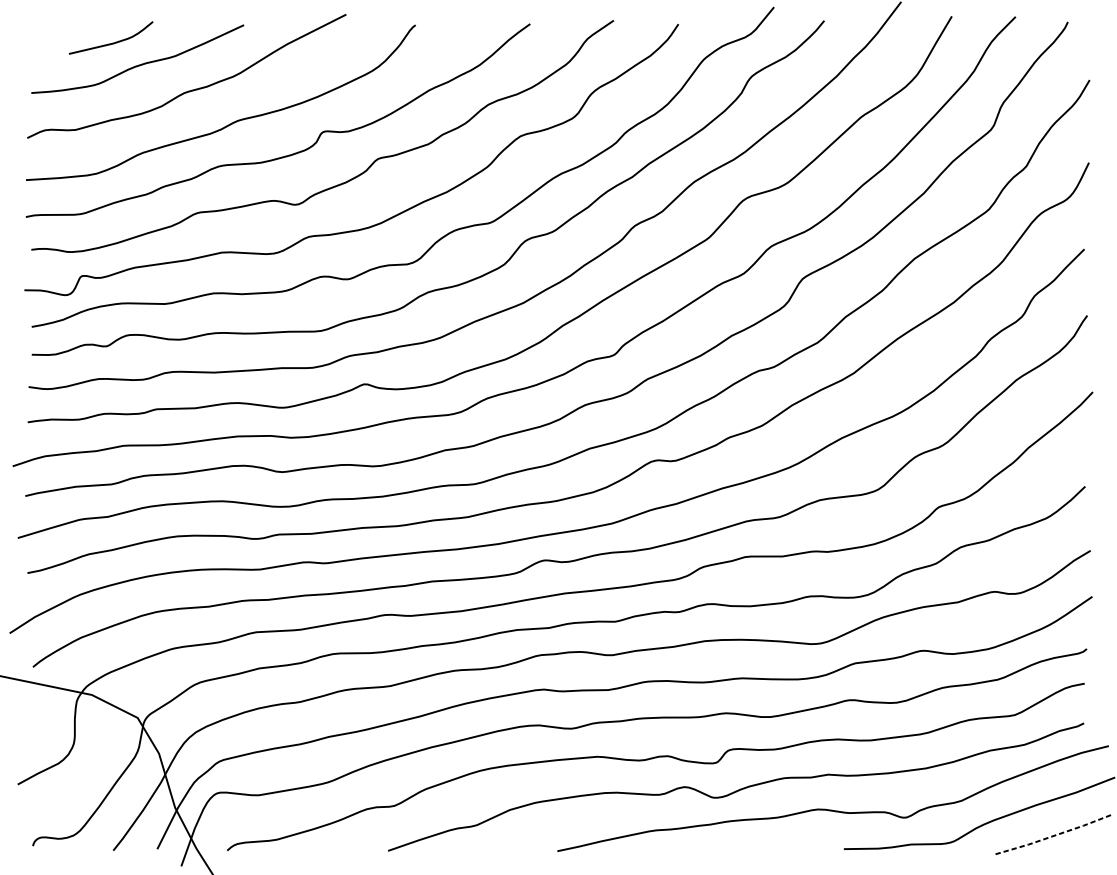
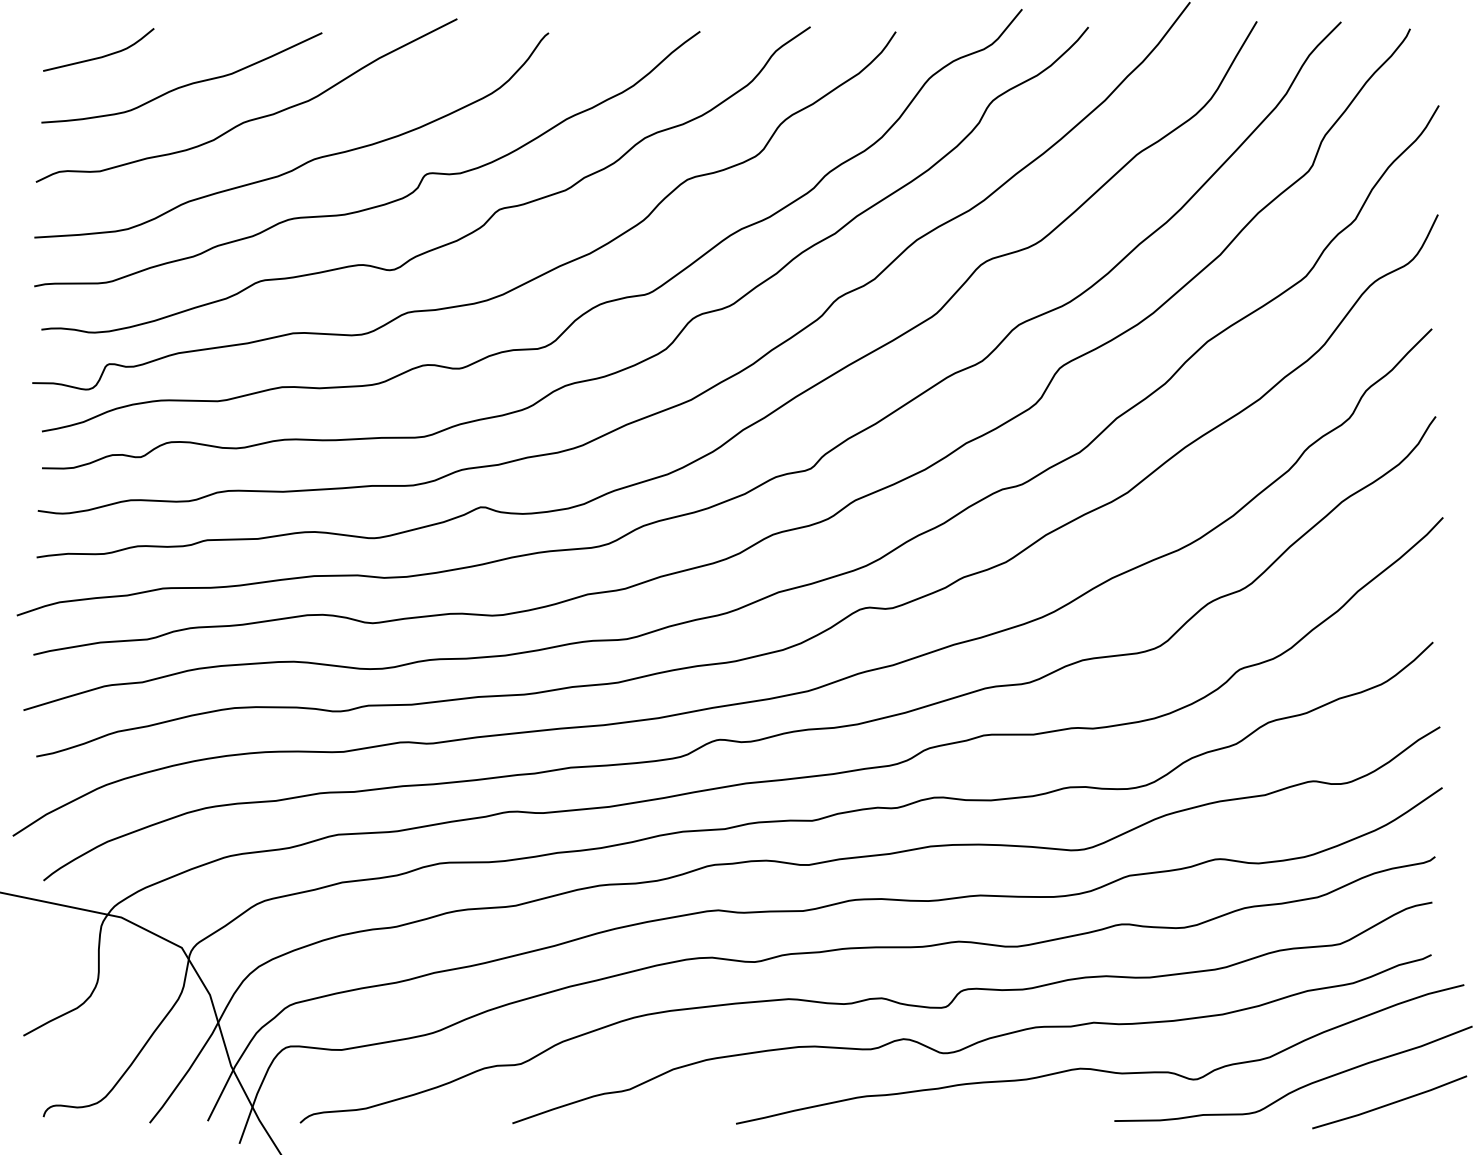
curve: (111, 42) -> (99, 56), moved
line: (1052, 836) -> (1389, 1104), dashed -> solid

